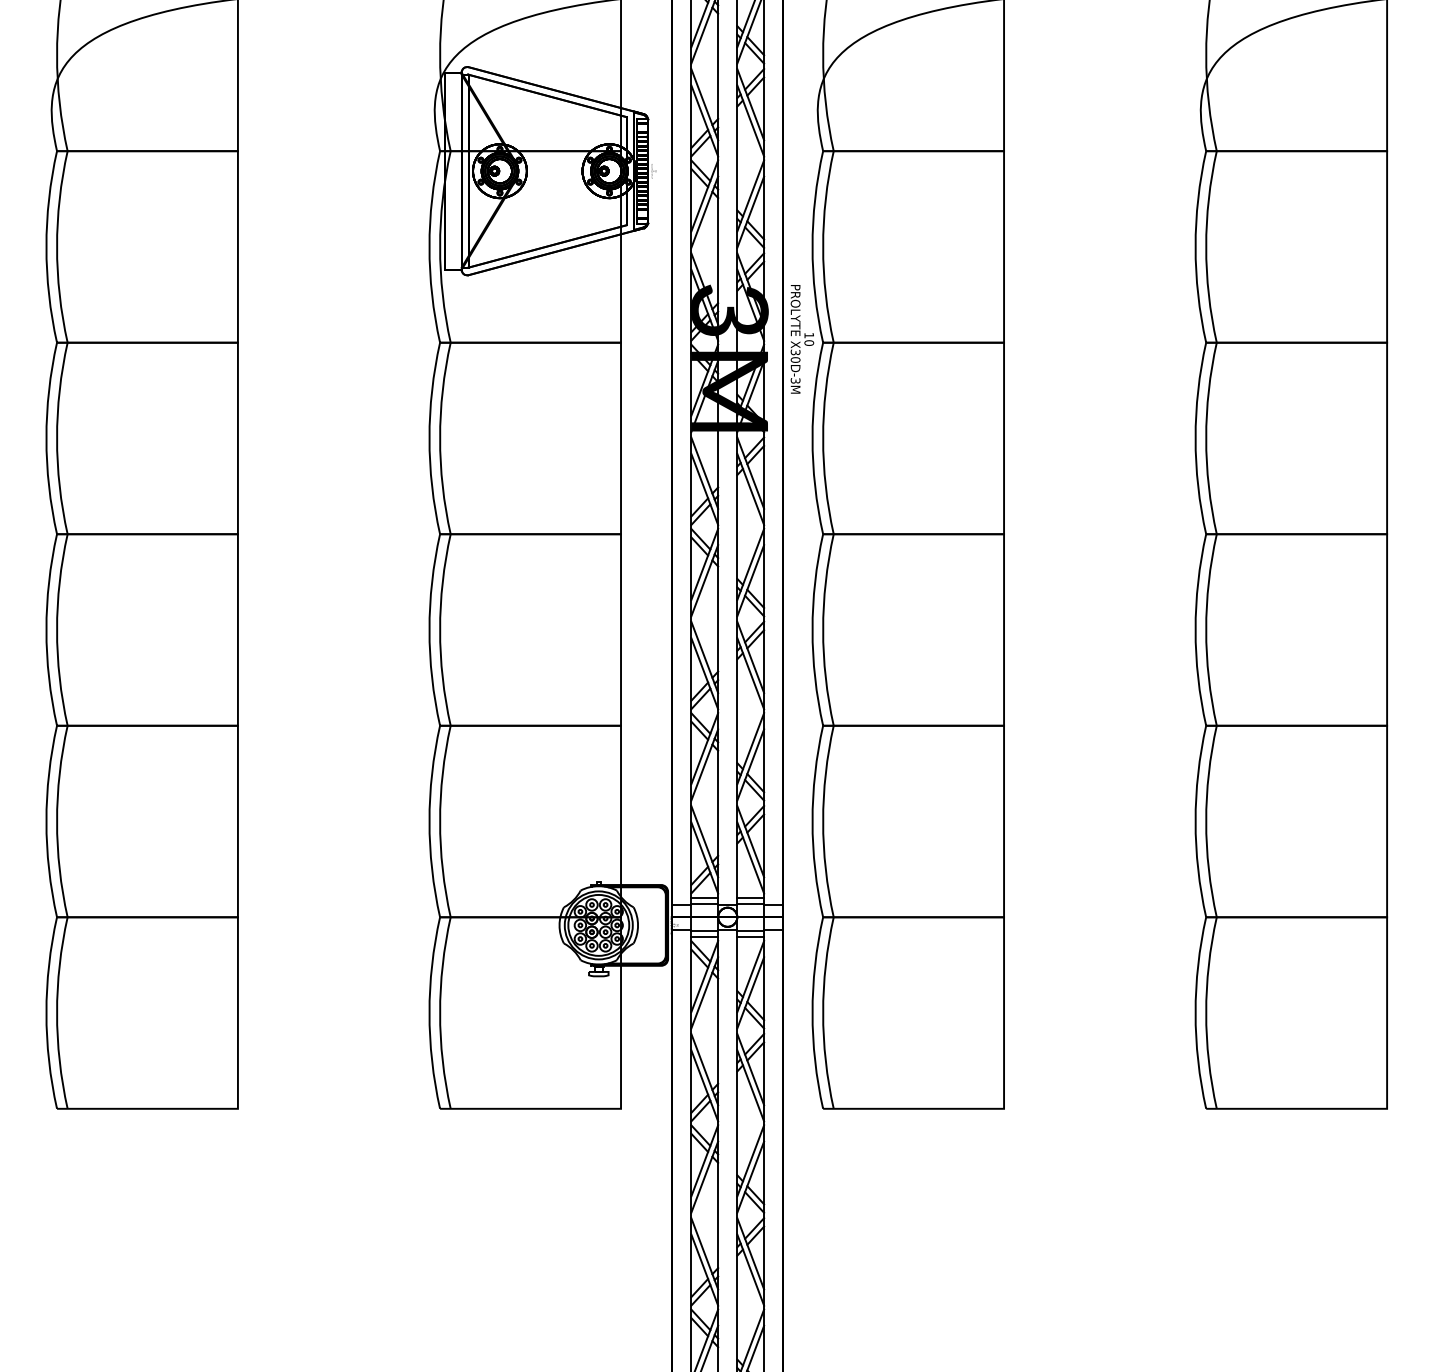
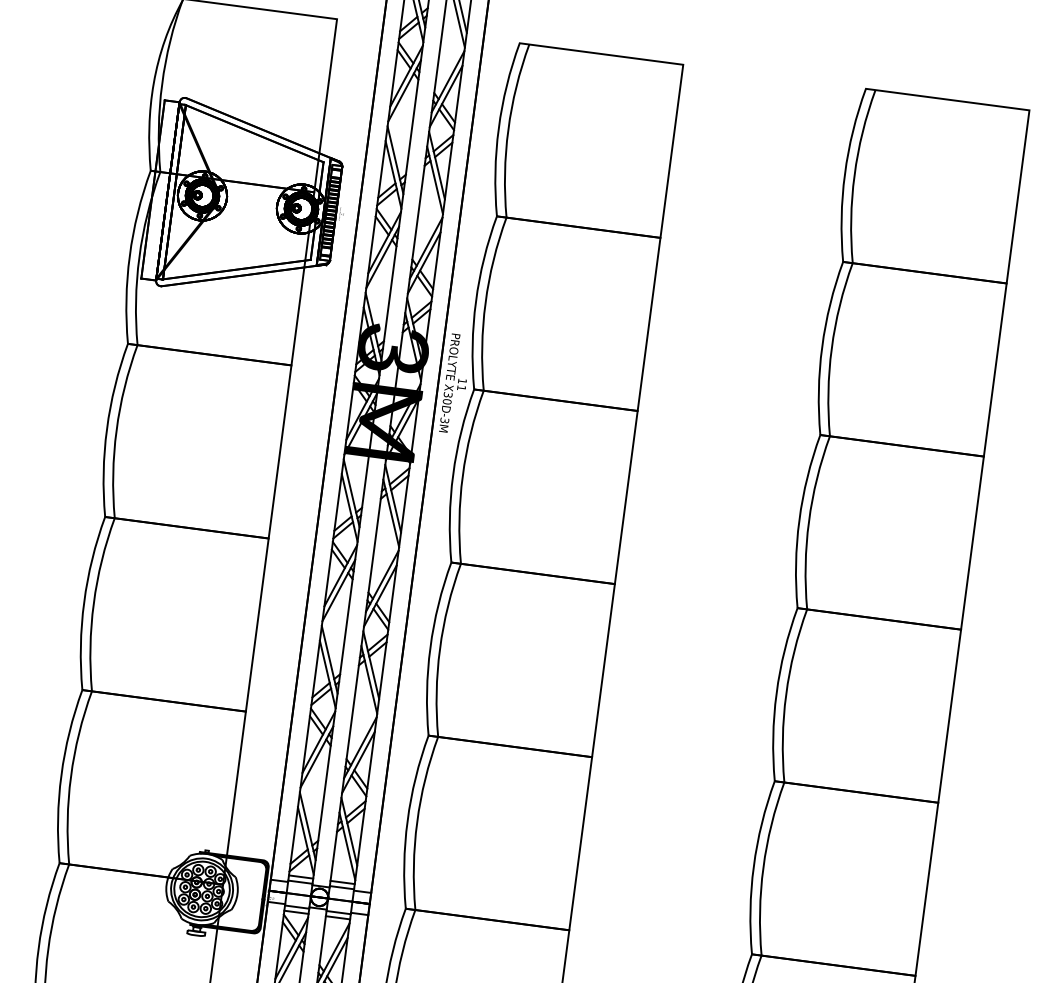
text: (809, 342) -> (461, 387), 10 -> 11

